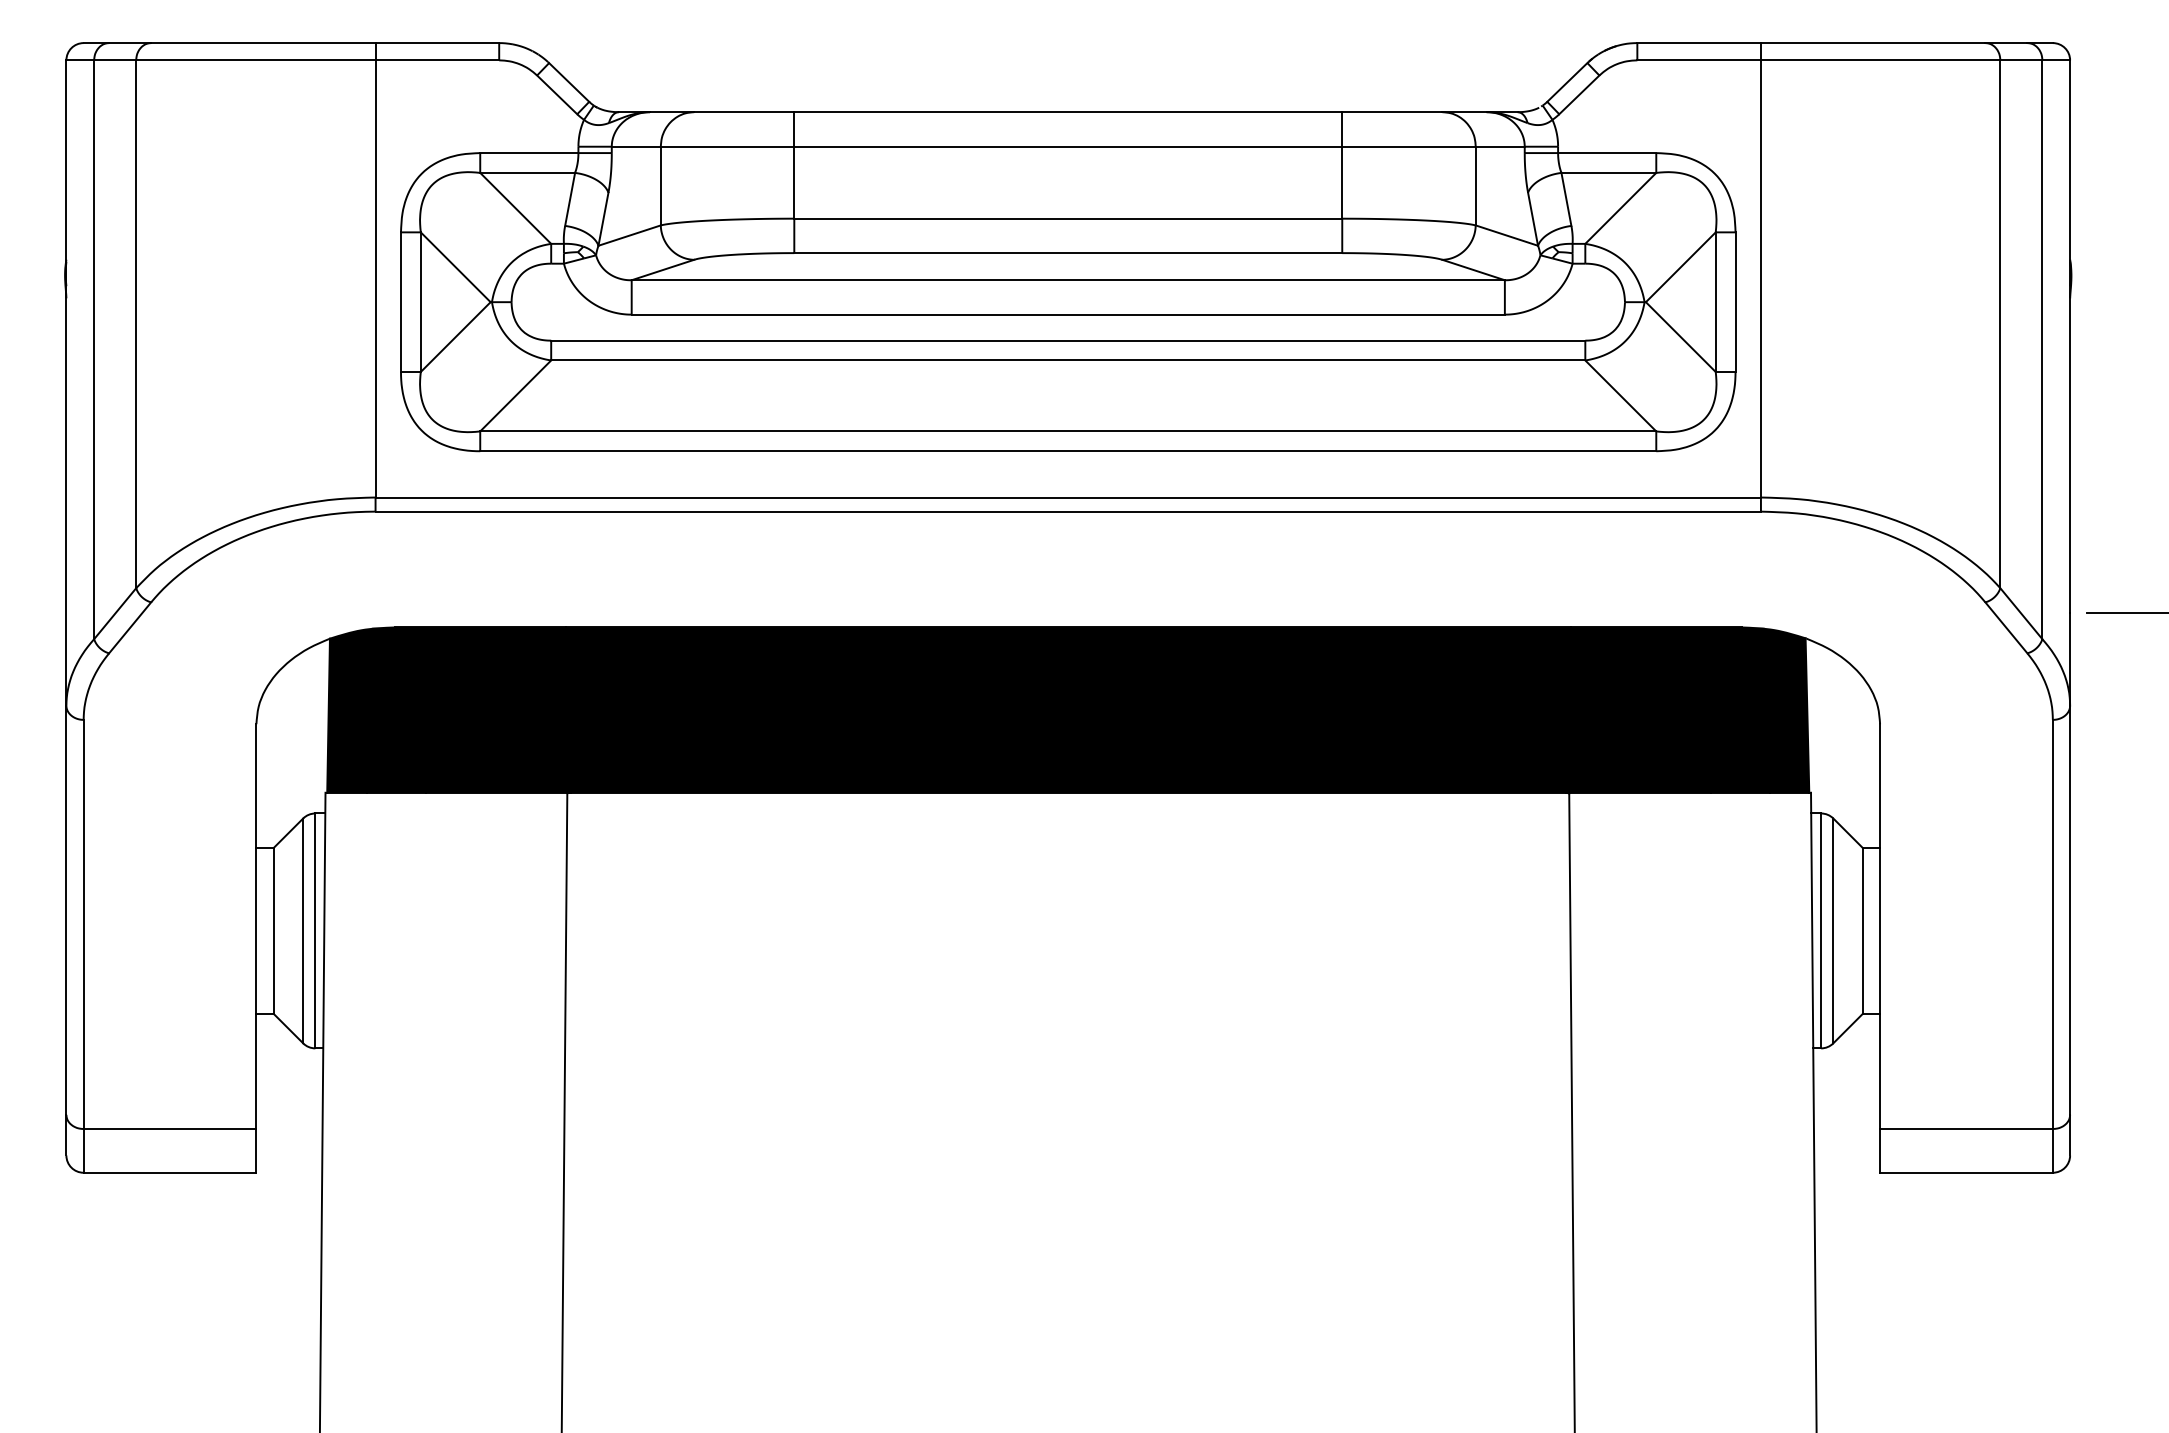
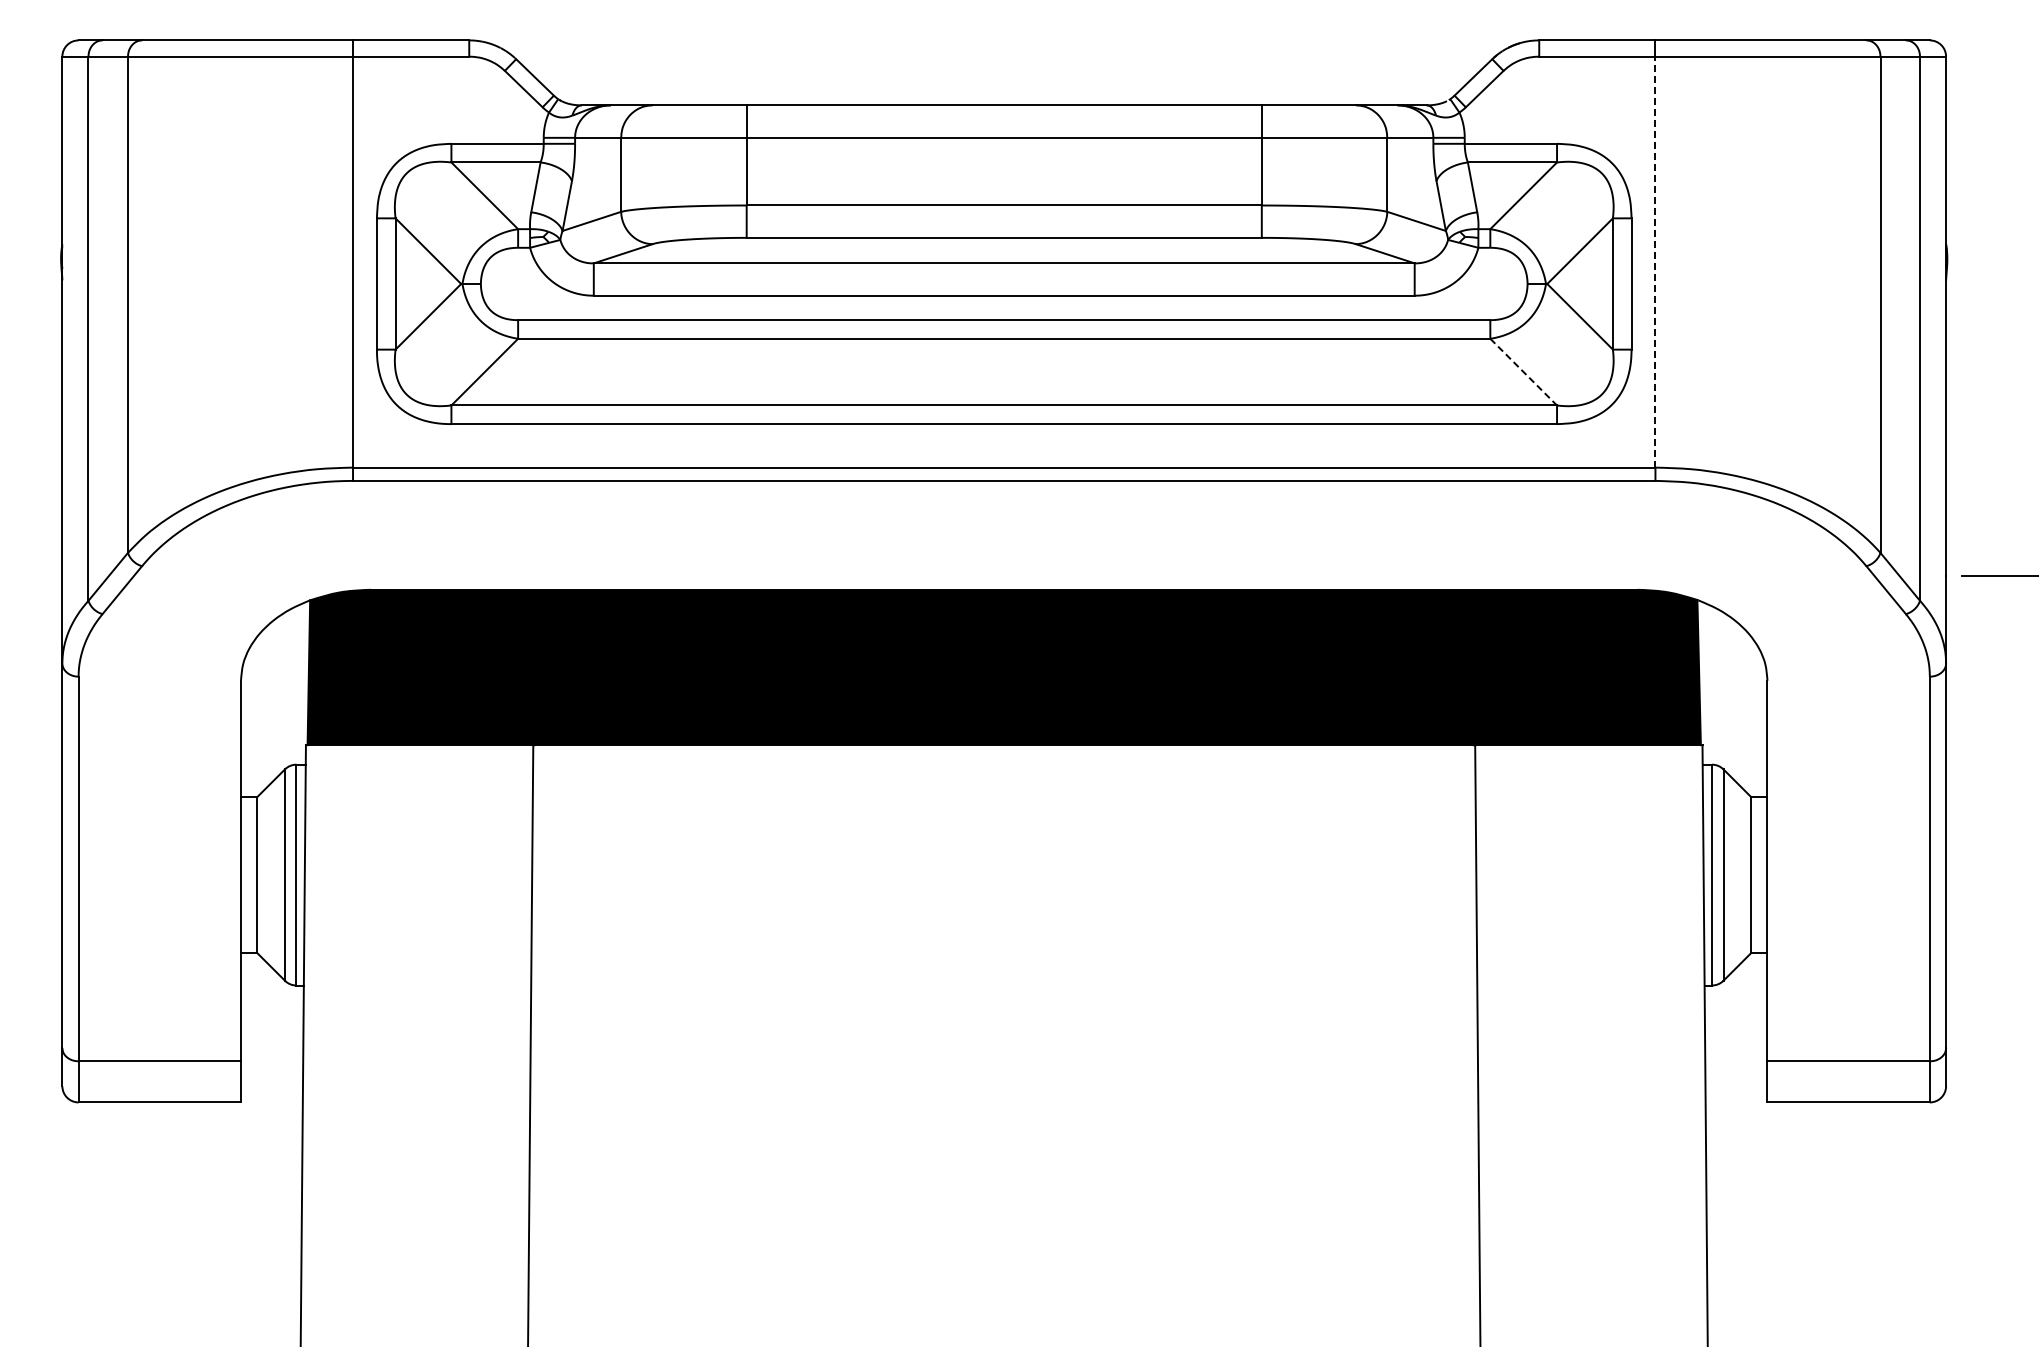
line: (1761, 278) -> (1655, 261), solid -> dashed
line: (1621, 396) -> (1524, 372), solid -> dashed

